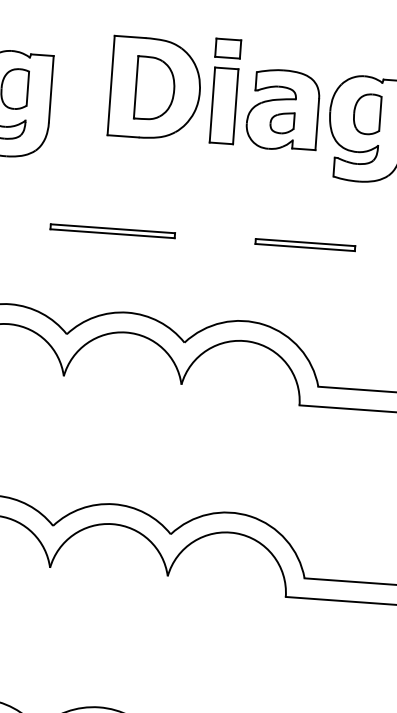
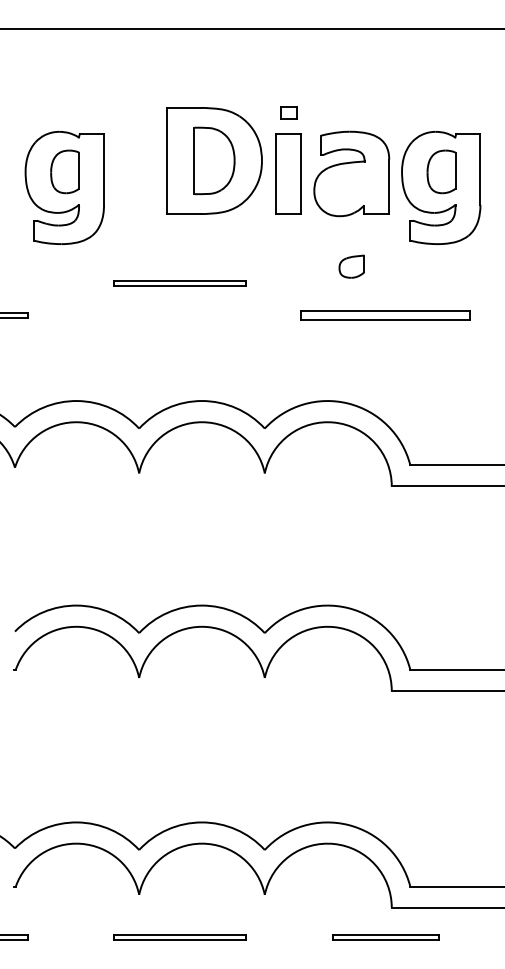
part: (227, 48) -> (288, 112), size x0.6
part: (281, 122) -> (351, 266), moved
part: (112, 231) -> (179, 283), moved
part: (305, 244) -> (385, 315), size x1.6

